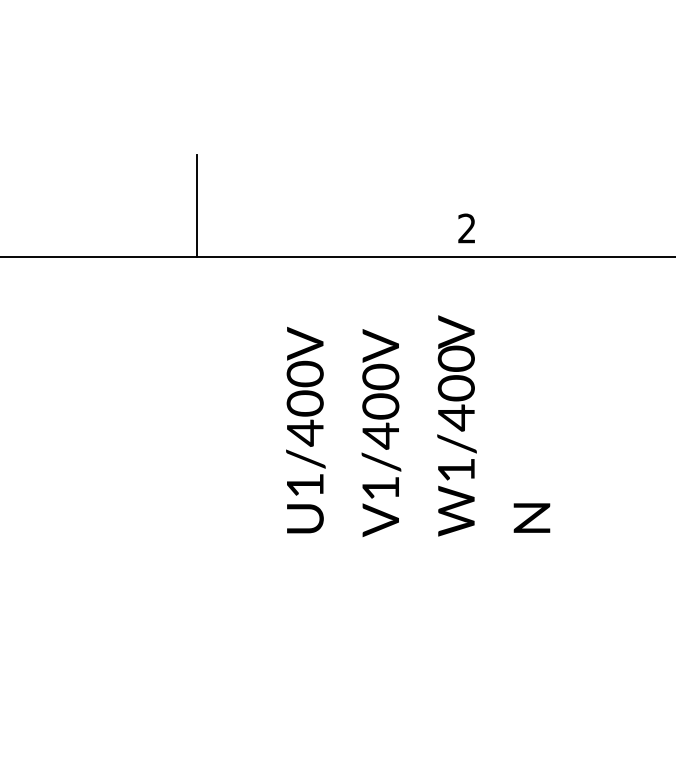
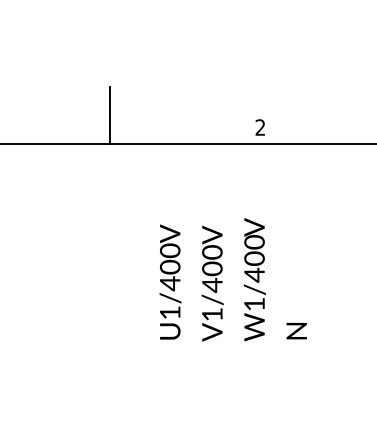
text: (416, 425) -> (232, 279), moved

